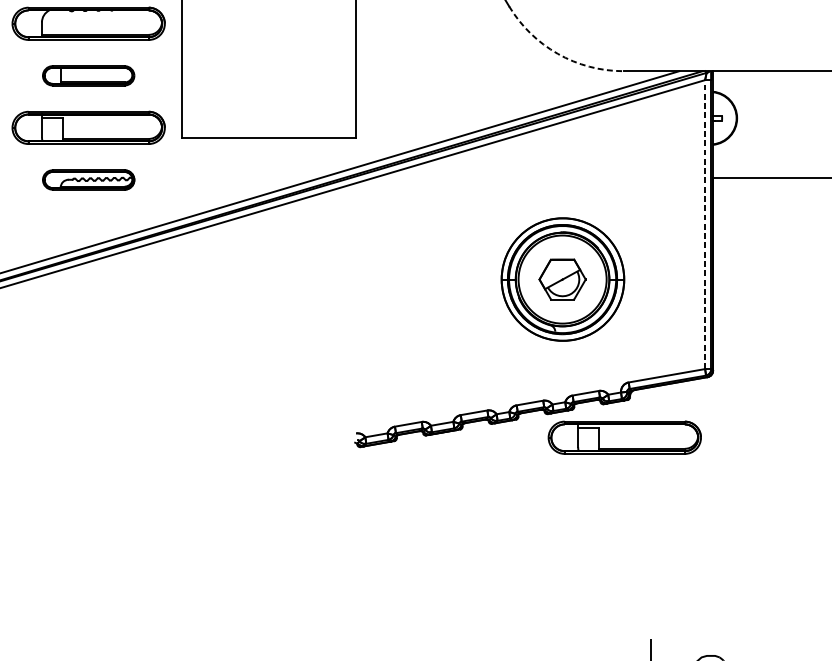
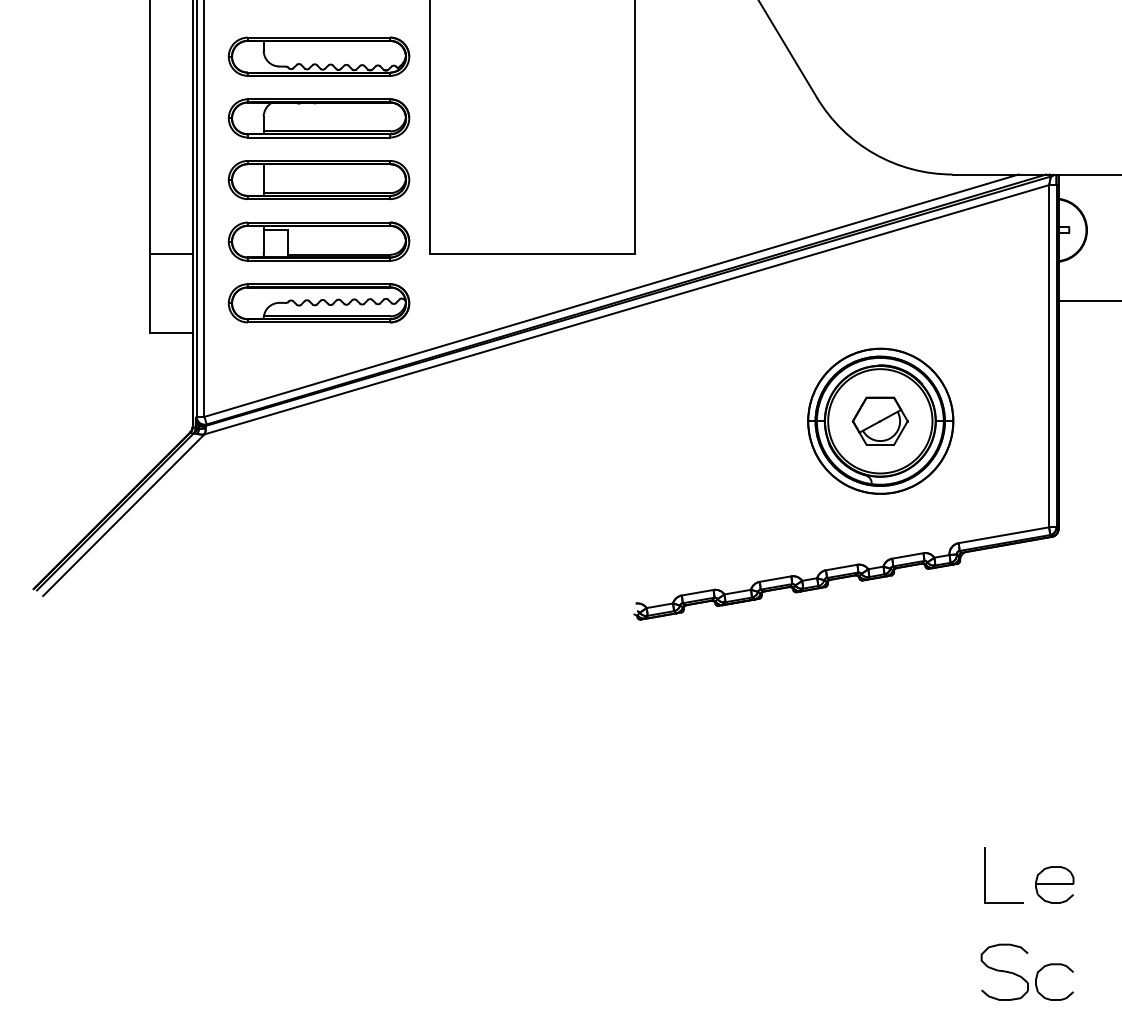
arc: (557, 54) -> (874, 154), dashed -> solid
part: (88, 75) -> (318, 179), size x1.67
part: (88, 180) -> (318, 303), size x1.67
line: (705, 224) -> (1049, 355), dashed -> solid
part: (624, 437) -> (953, 608), removed

